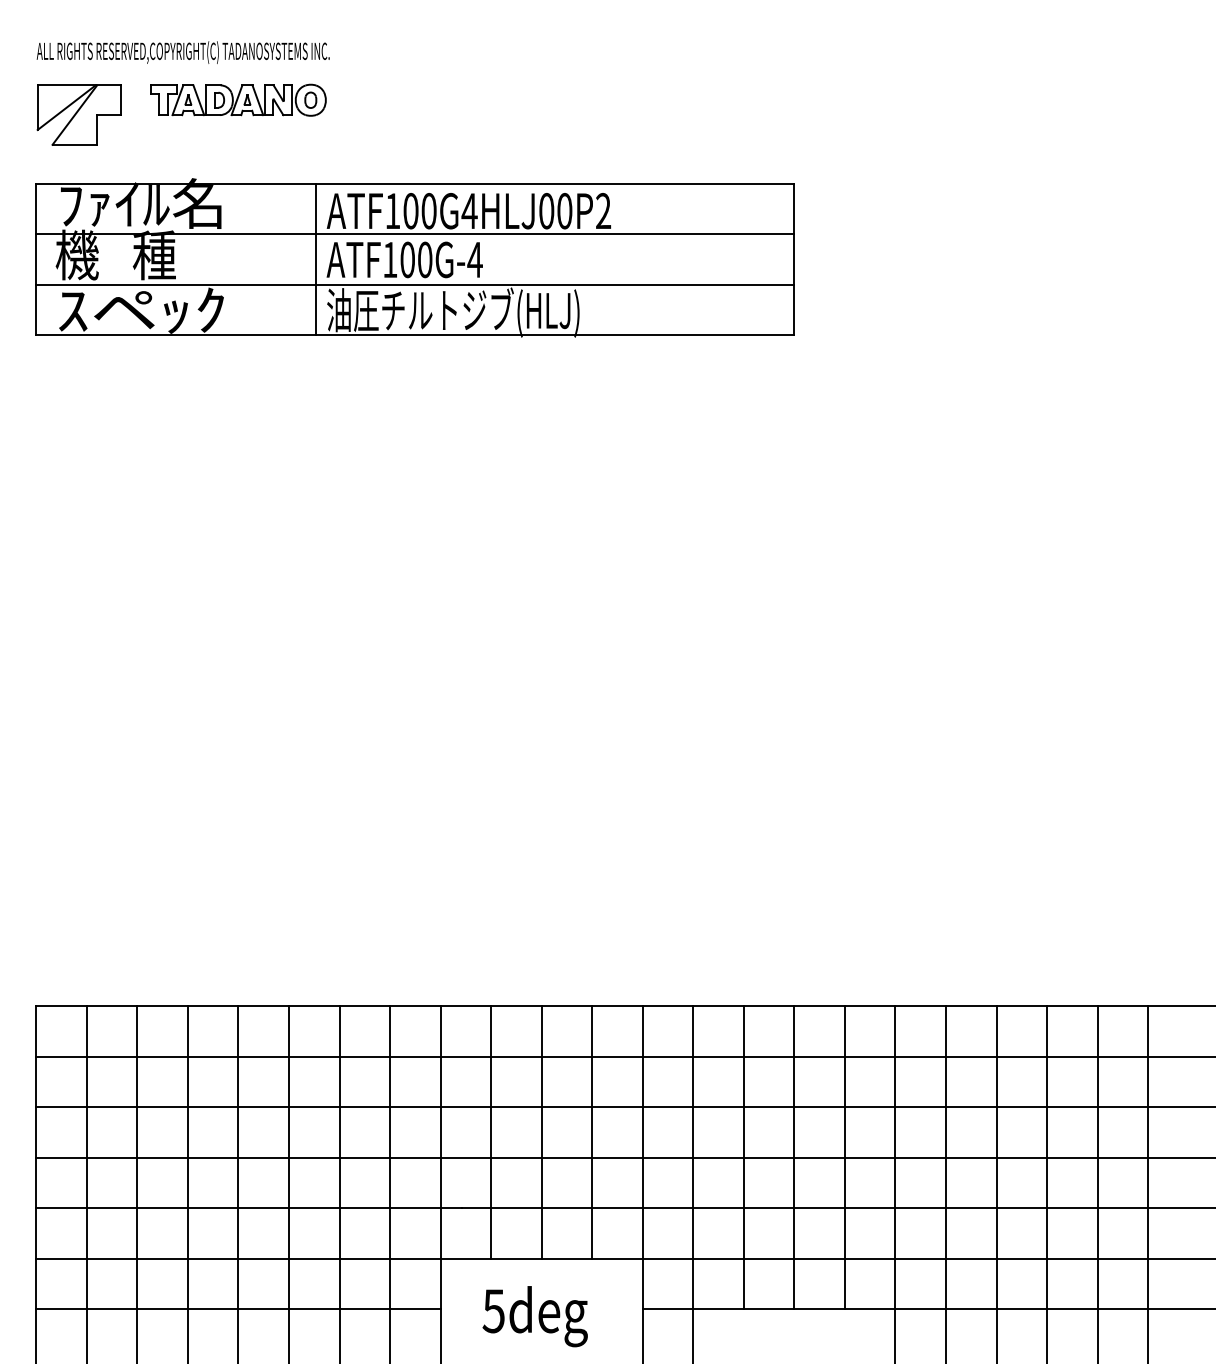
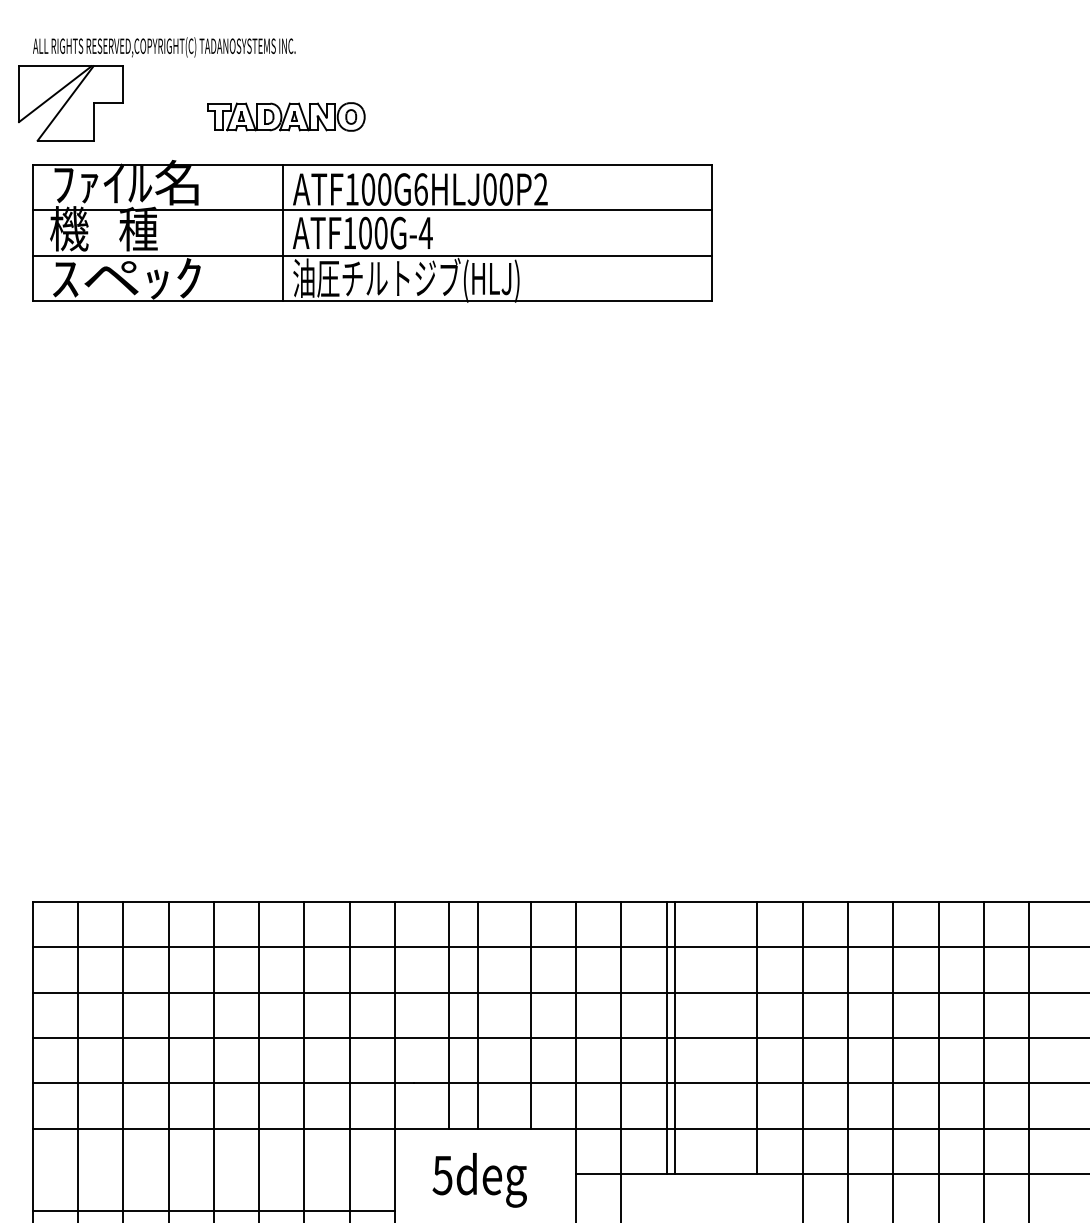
part: (238, 99) -> (286, 116), moved
part: (78, 114) -> (70, 102), size x1.4
text: (469, 210) -> (420, 188), ATF100G4HLJ00P2 -> ATF100G6HLJ00P2
line: (491, 1132) -> (478, 1015), moved
line: (541, 1132) -> (448, 1015), moved
line: (794, 1157) -> (675, 1037), moved
line: (238, 1309) -> (213, 1210), moved

